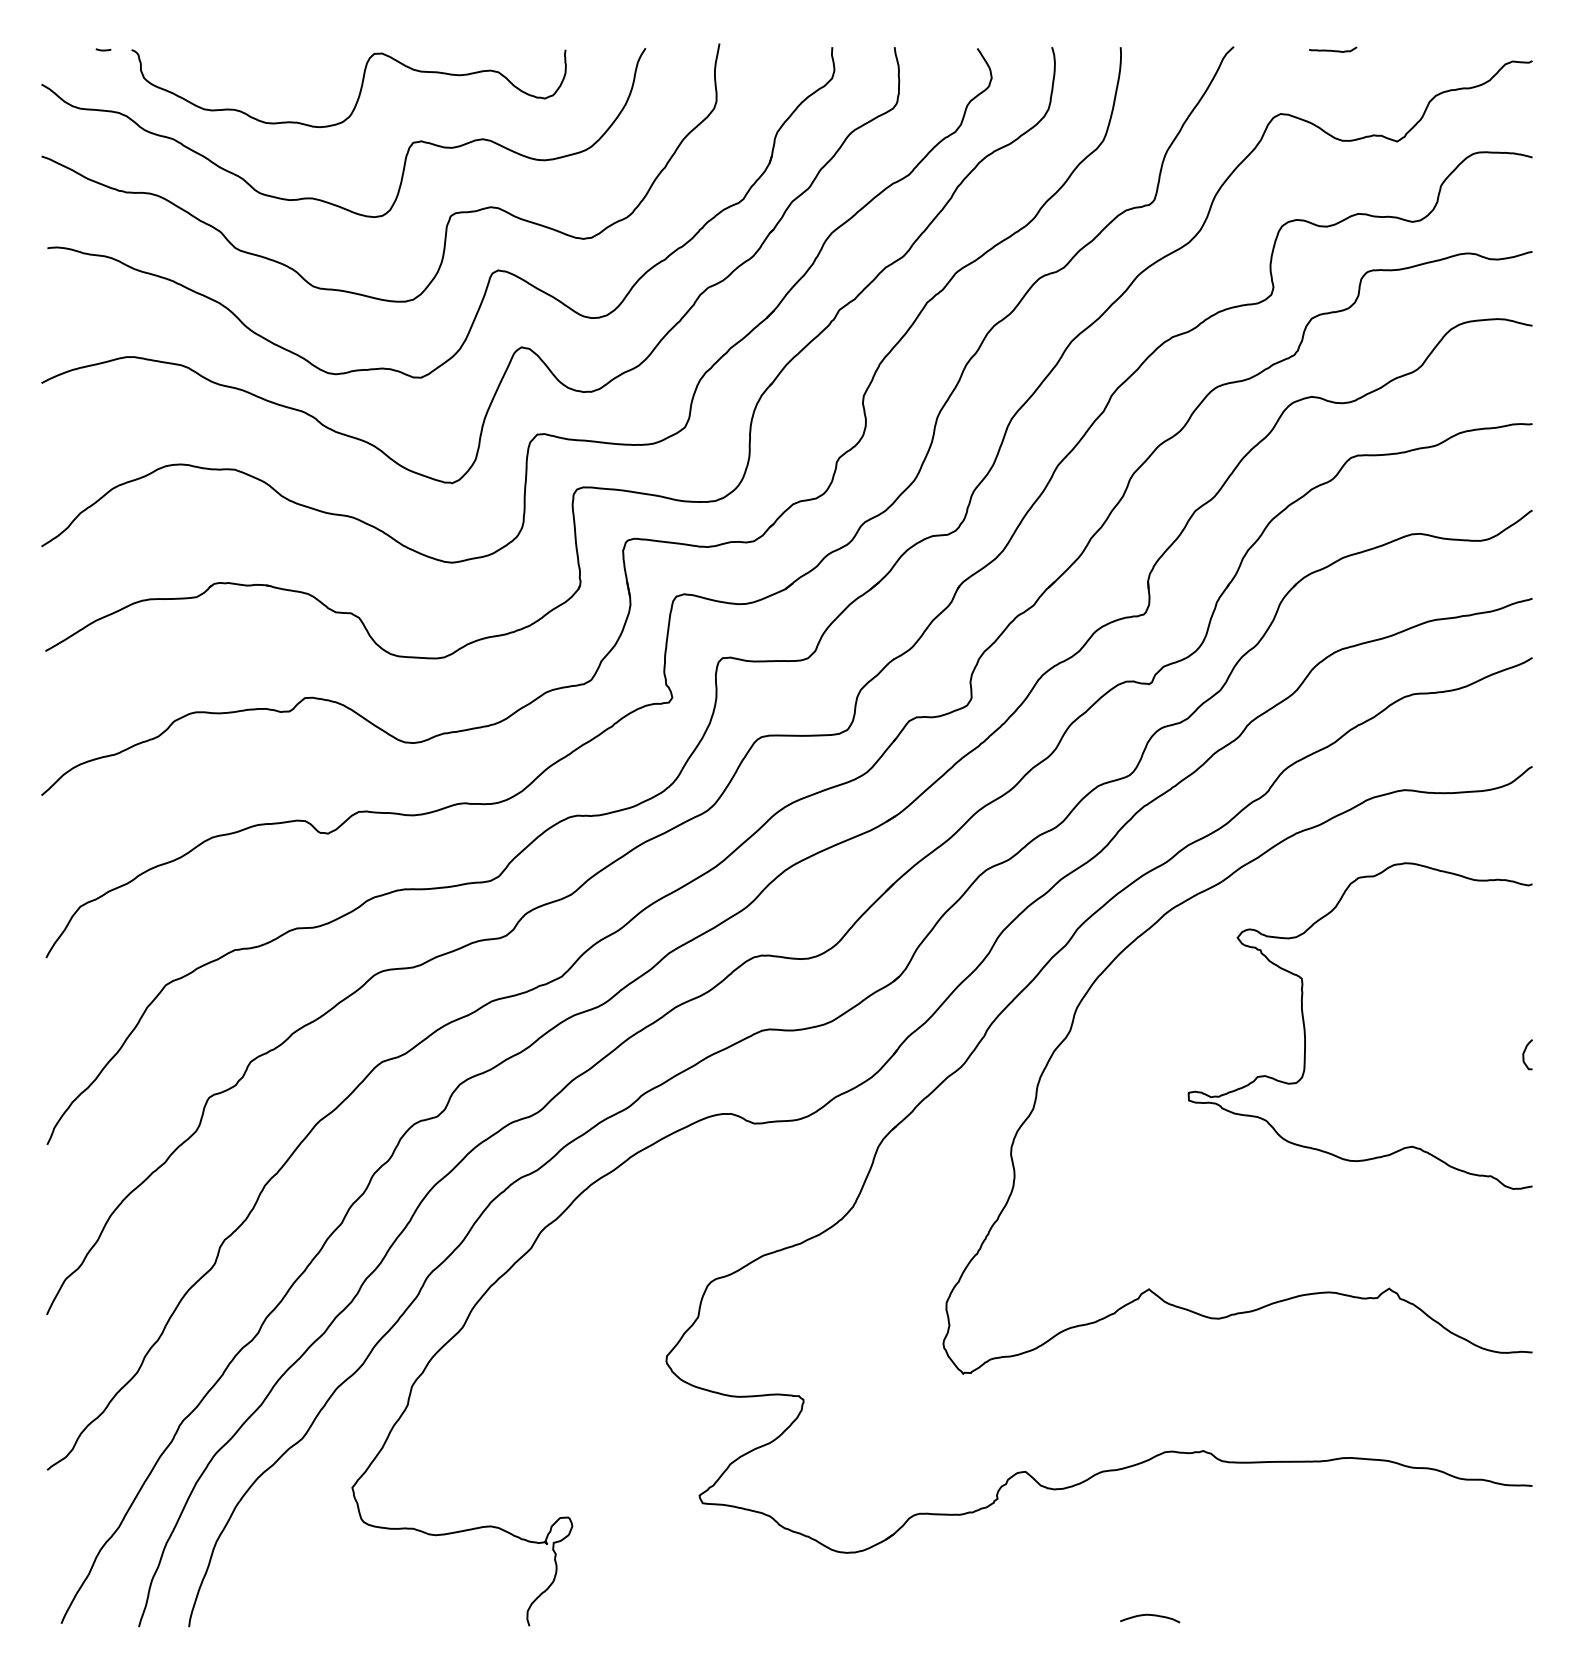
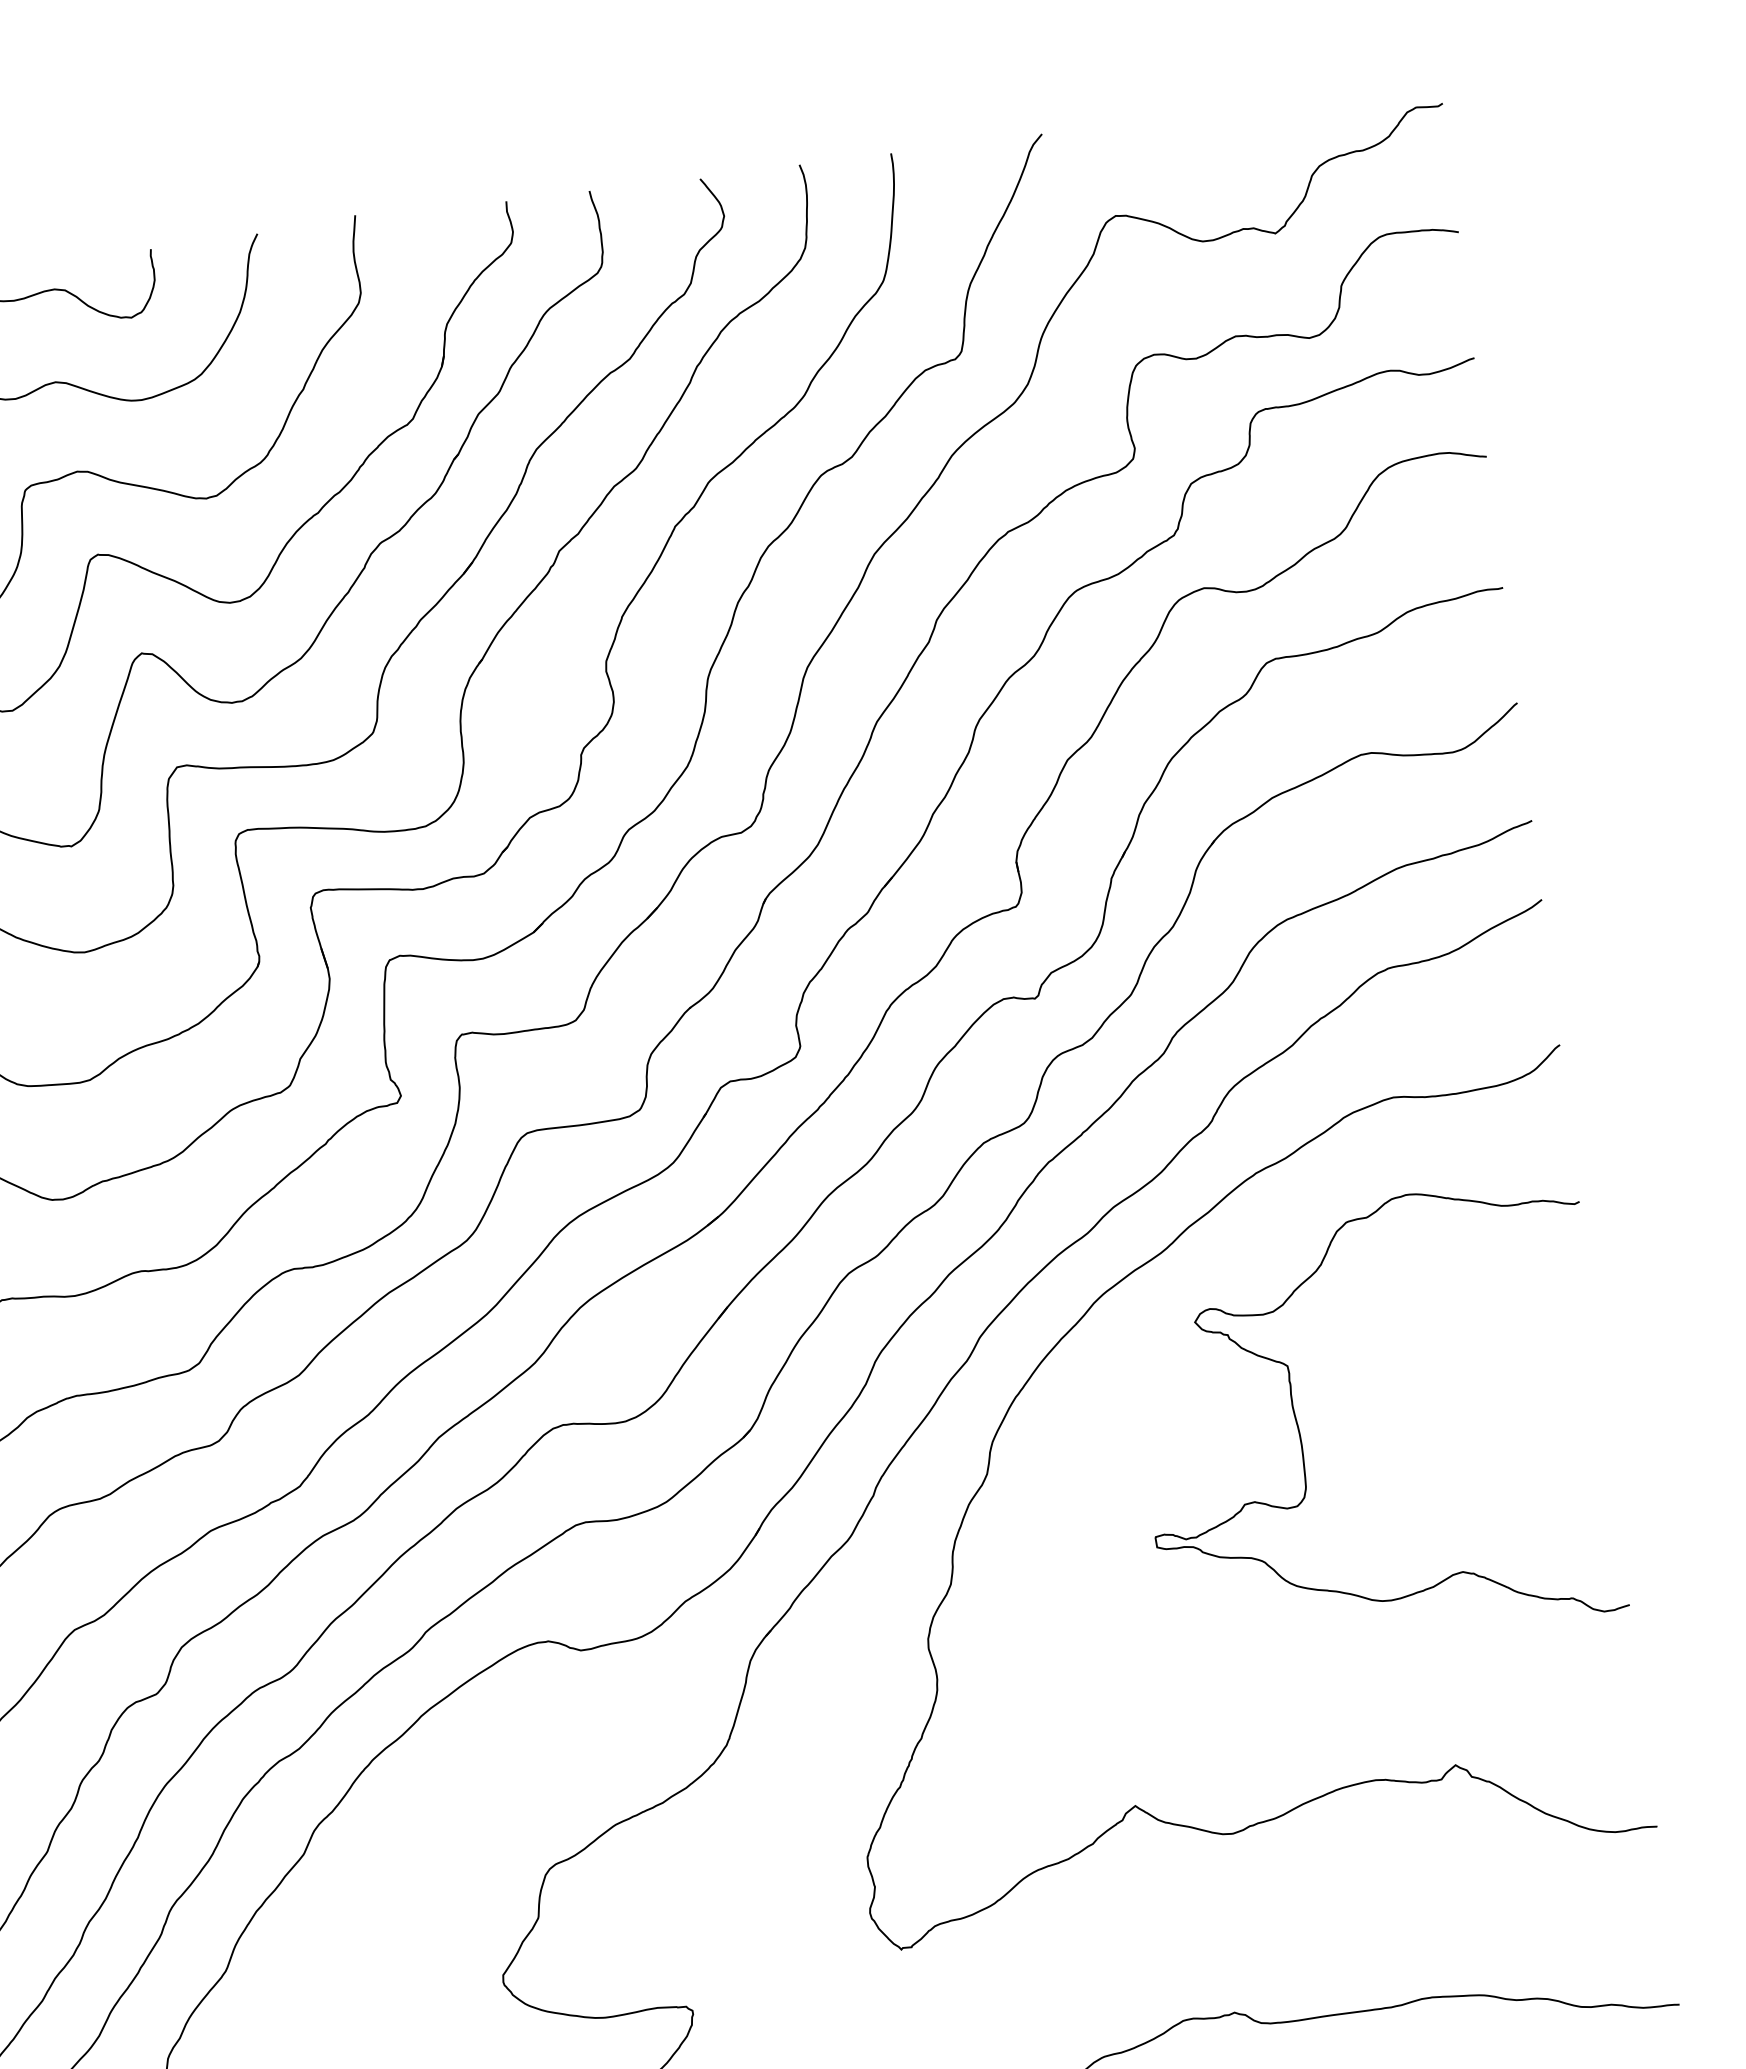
curve: (1333, 50) -> (1175, 122), removed
curve: (1524, 1054) -> (1597, 1430), removed

